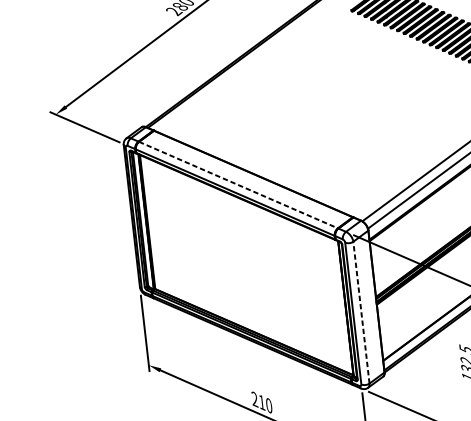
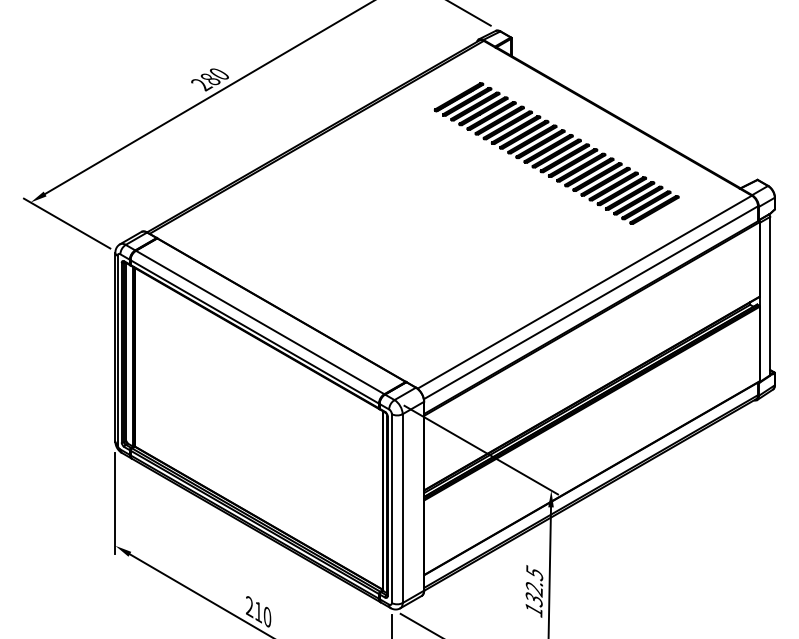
line: (238, 185) -> (260, 322), dashed -> solid
line: (361, 312) -> (402, 508), dashed -> solid

